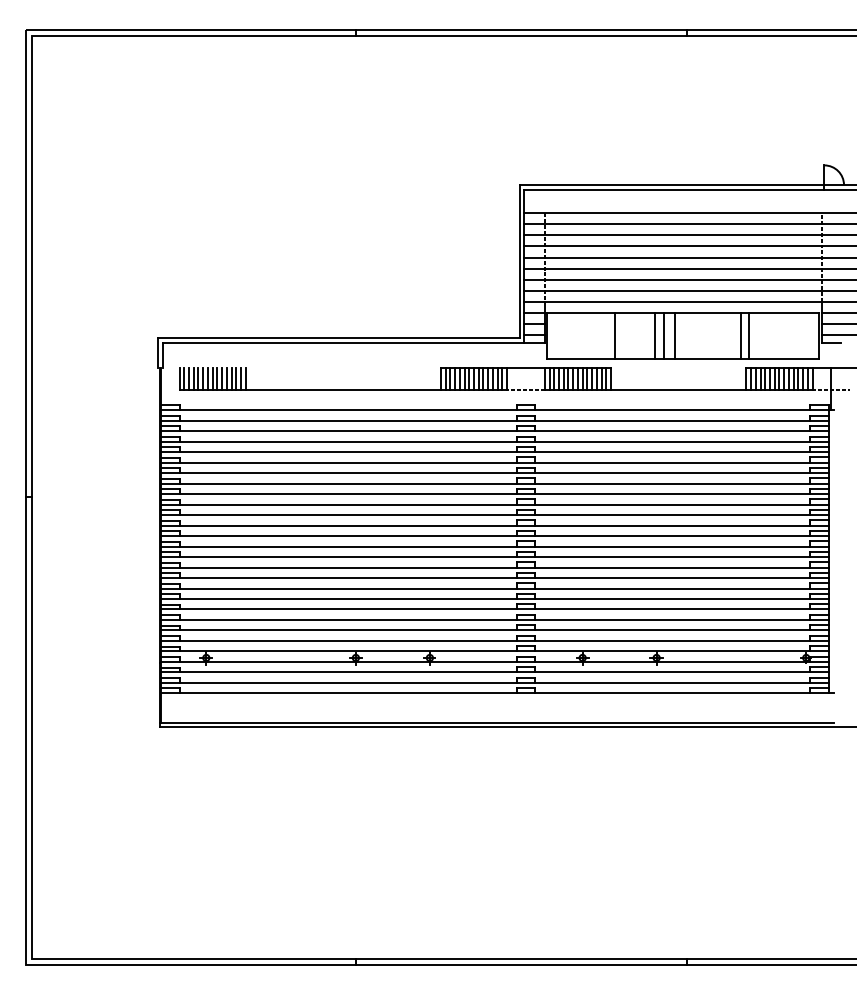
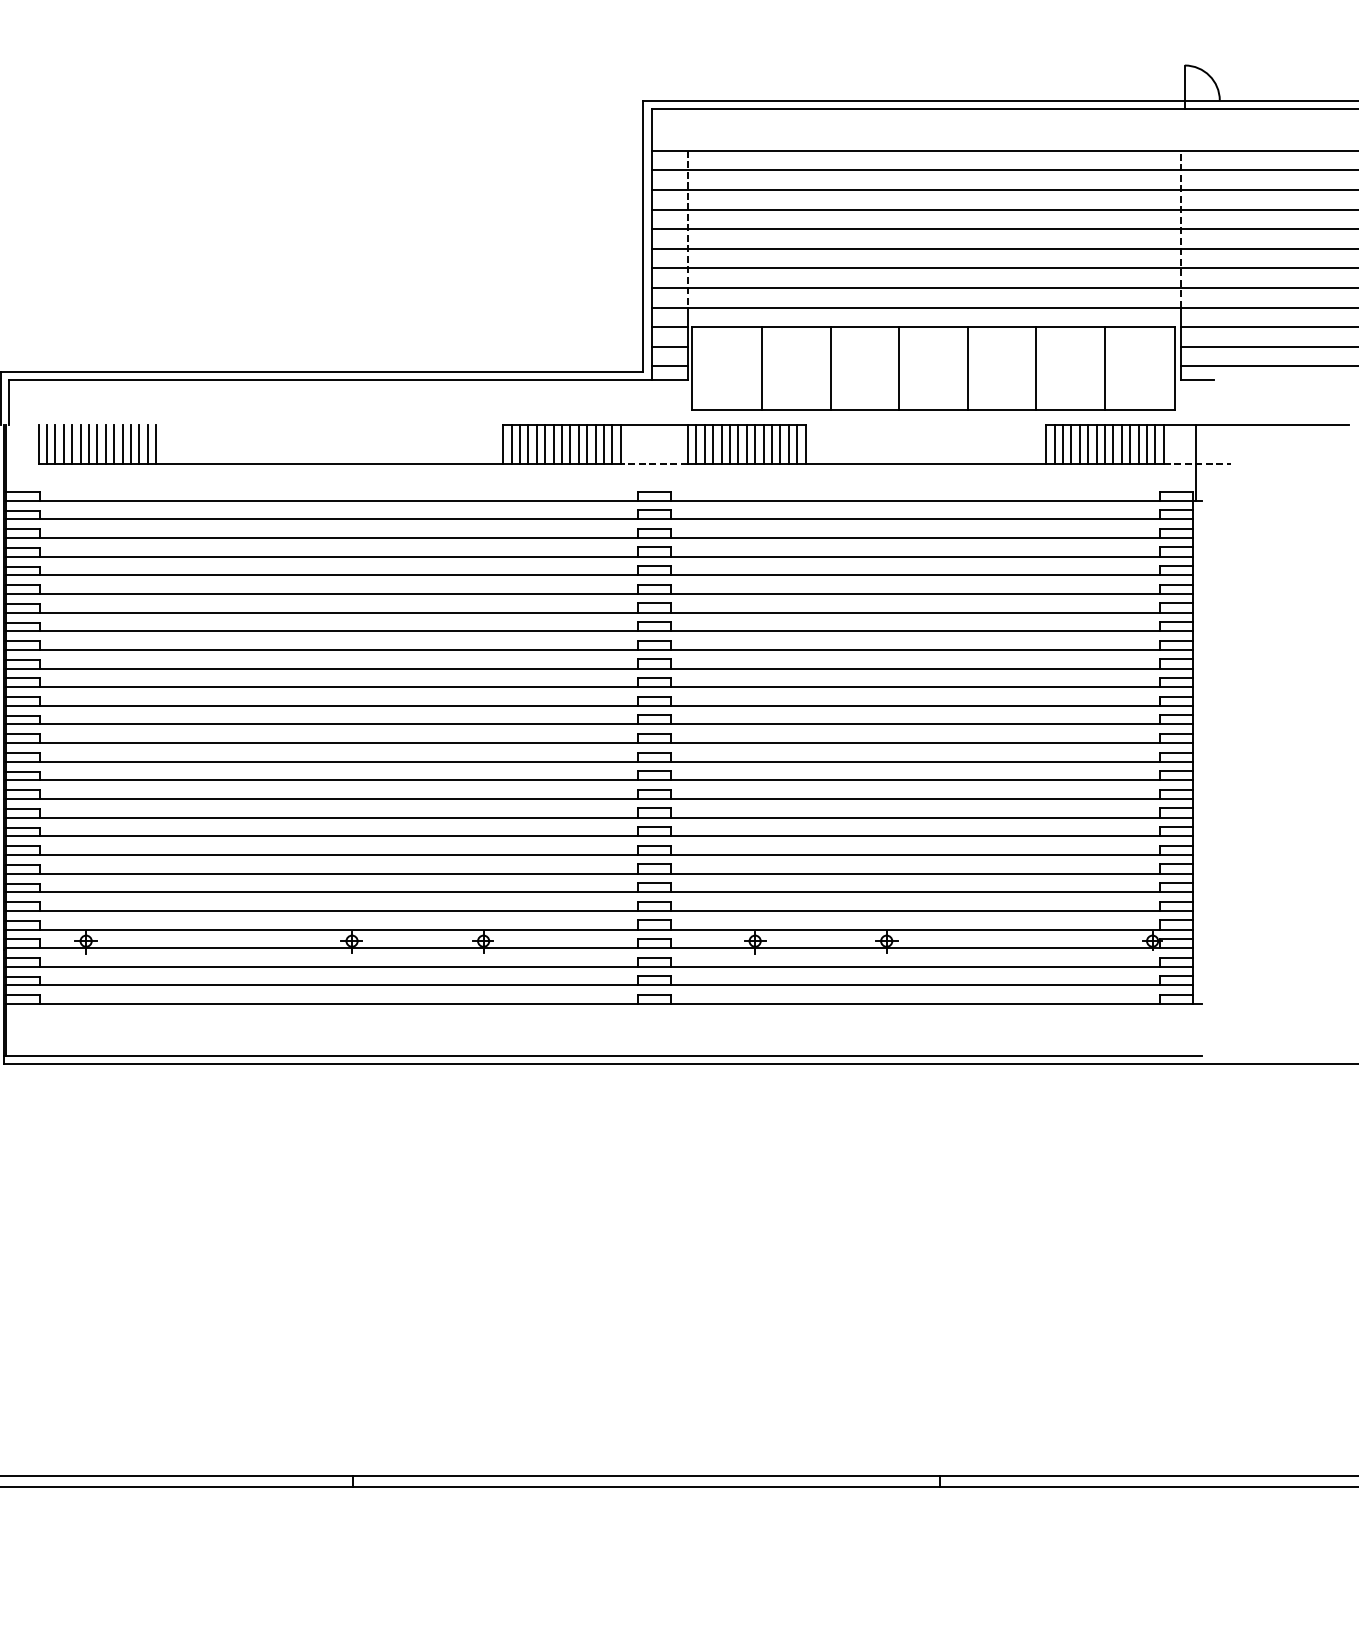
line: (614, 335) -> (762, 367), moved
line: (655, 335) -> (831, 367), moved
line: (675, 335) -> (968, 367), moved
line: (749, 335) -> (1105, 367), moved

